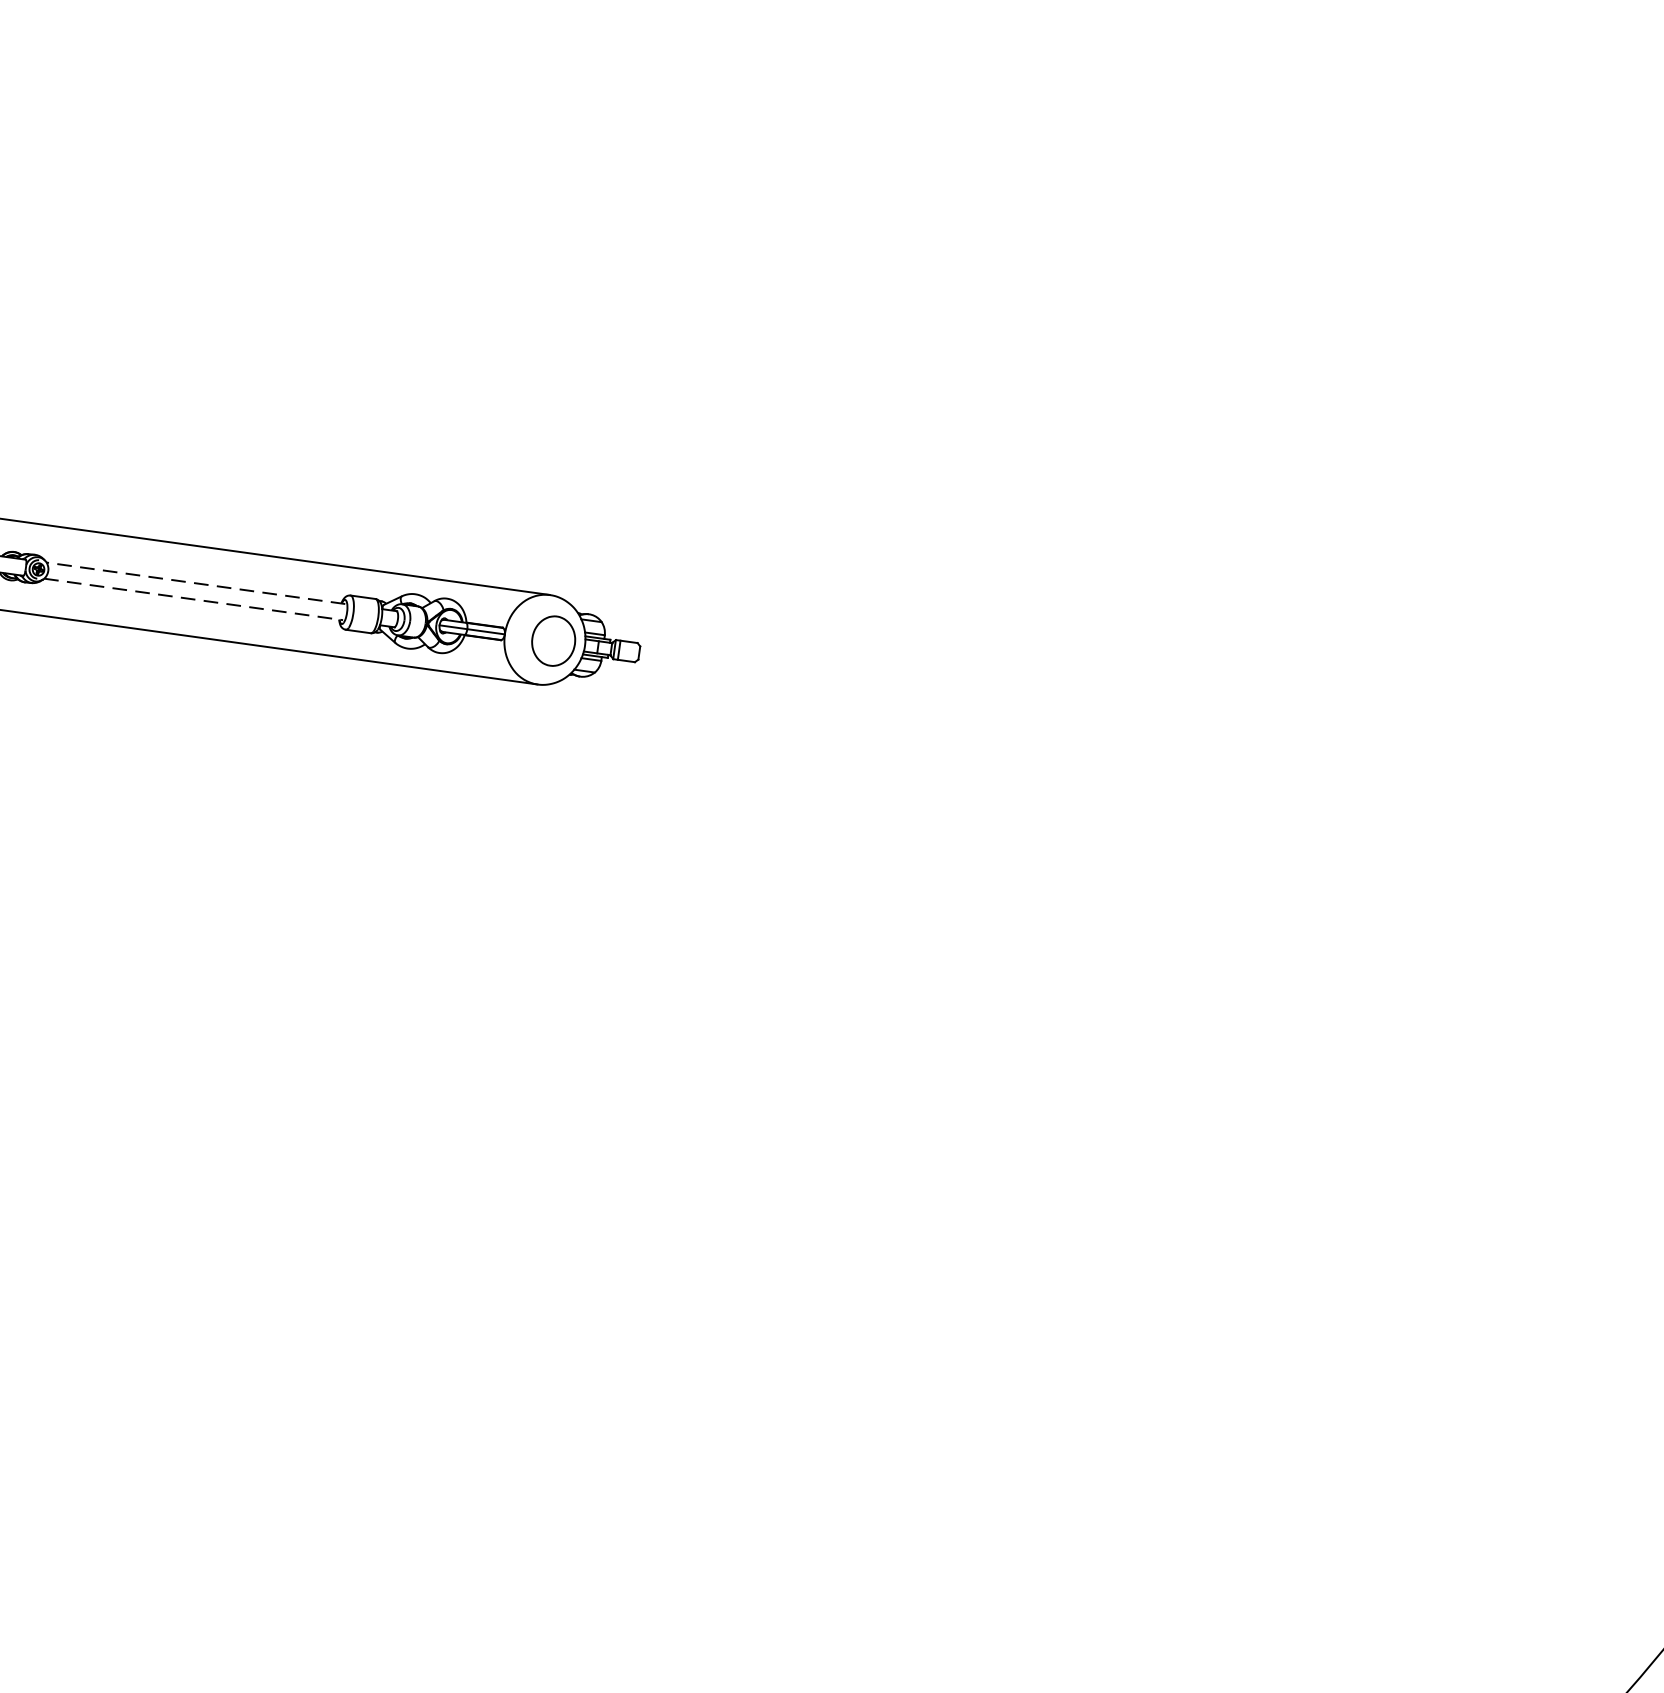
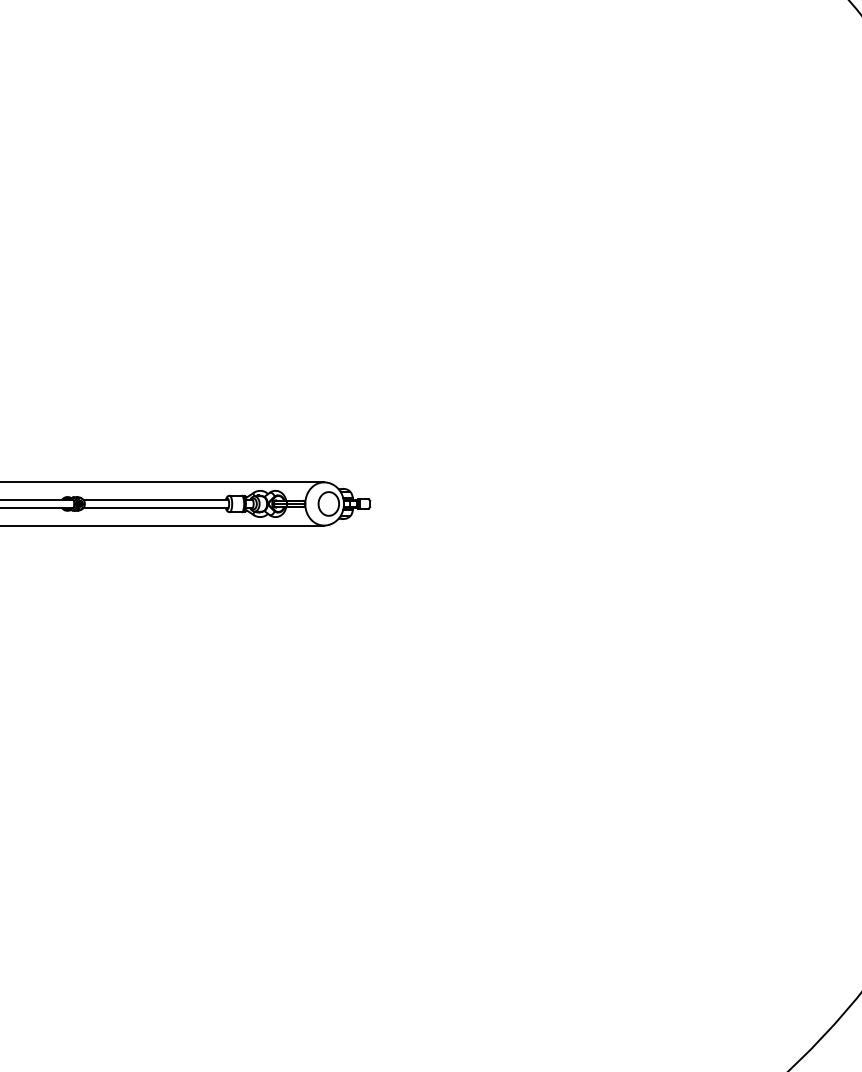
line: (195, 584) -> (155, 500), dashed -> solid
line: (195, 598) -> (156, 507), dashed -> solid

